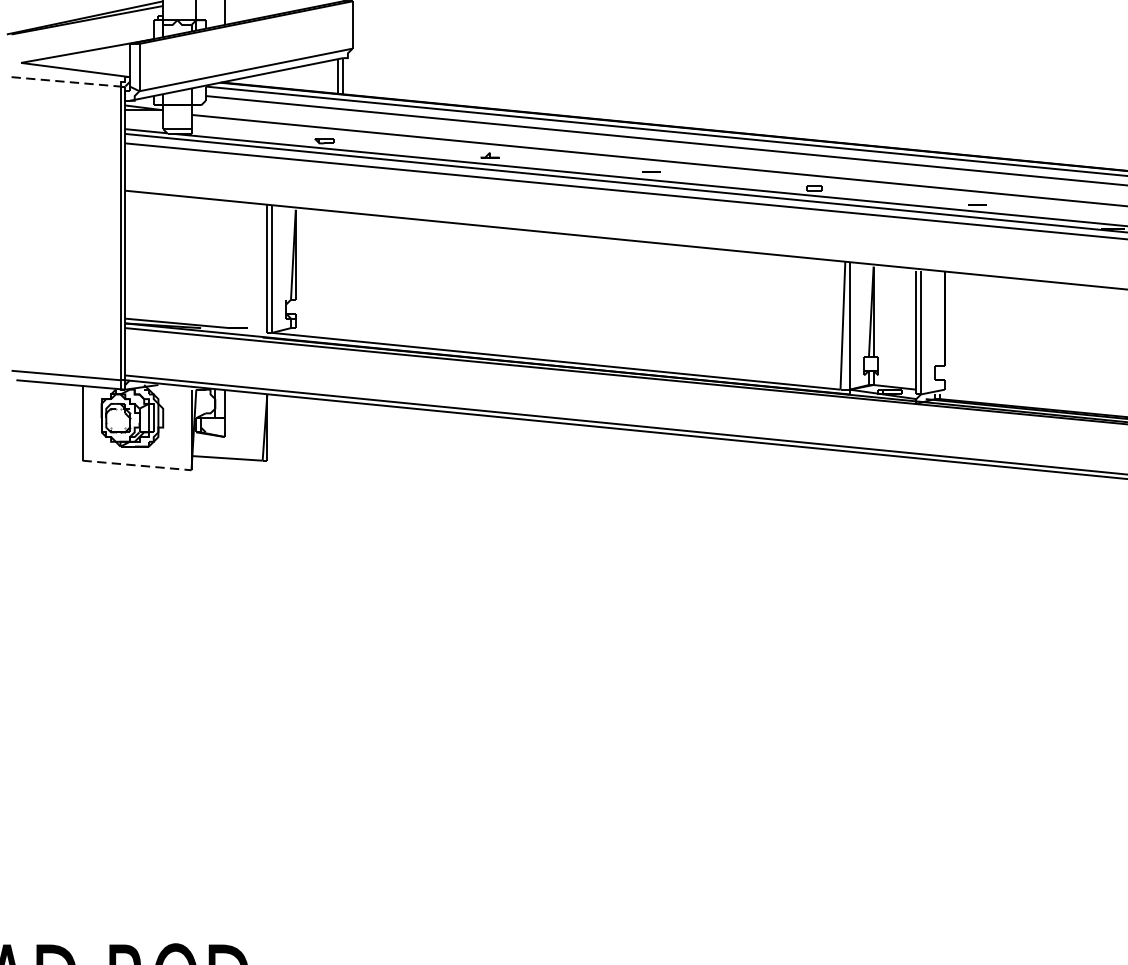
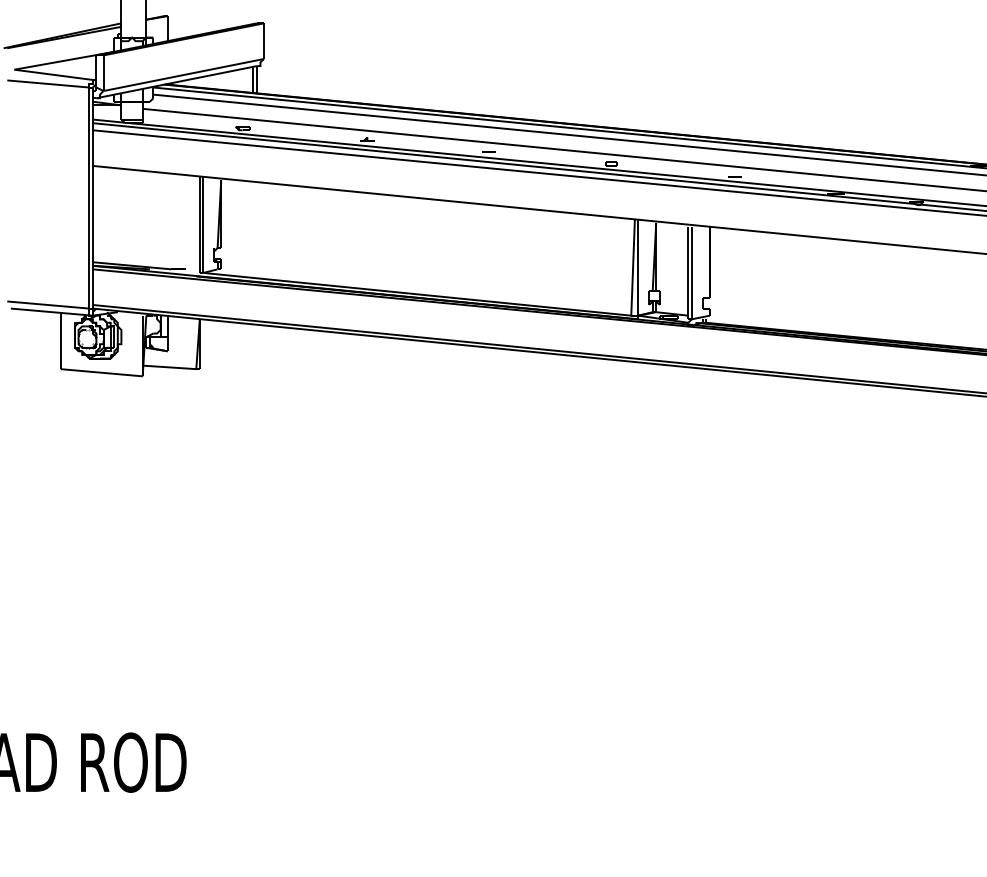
line: (66, 82) -> (48, 84), dashed -> solid
line: (138, 465) -> (102, 372), dashed -> solid

